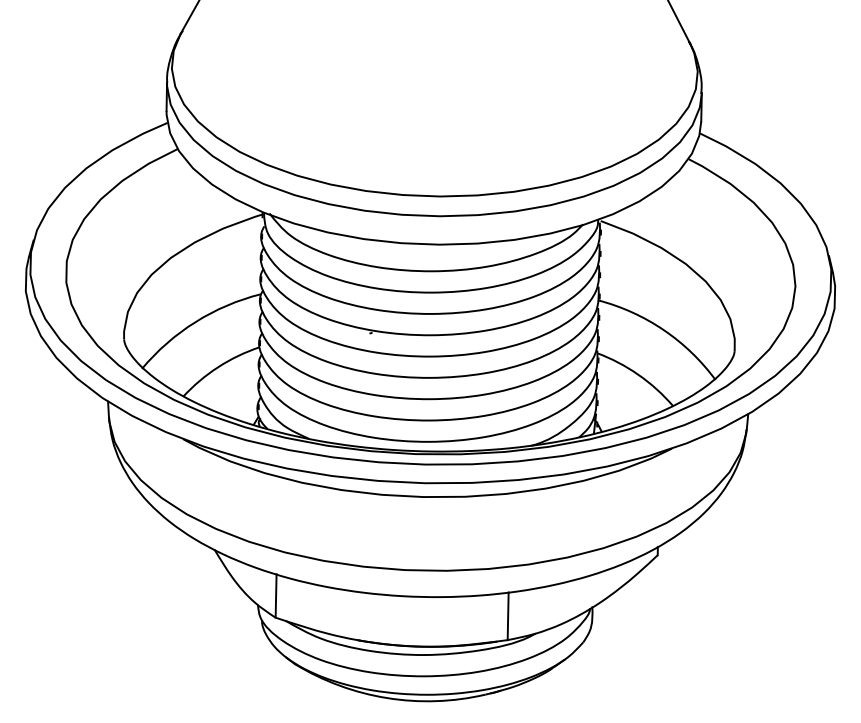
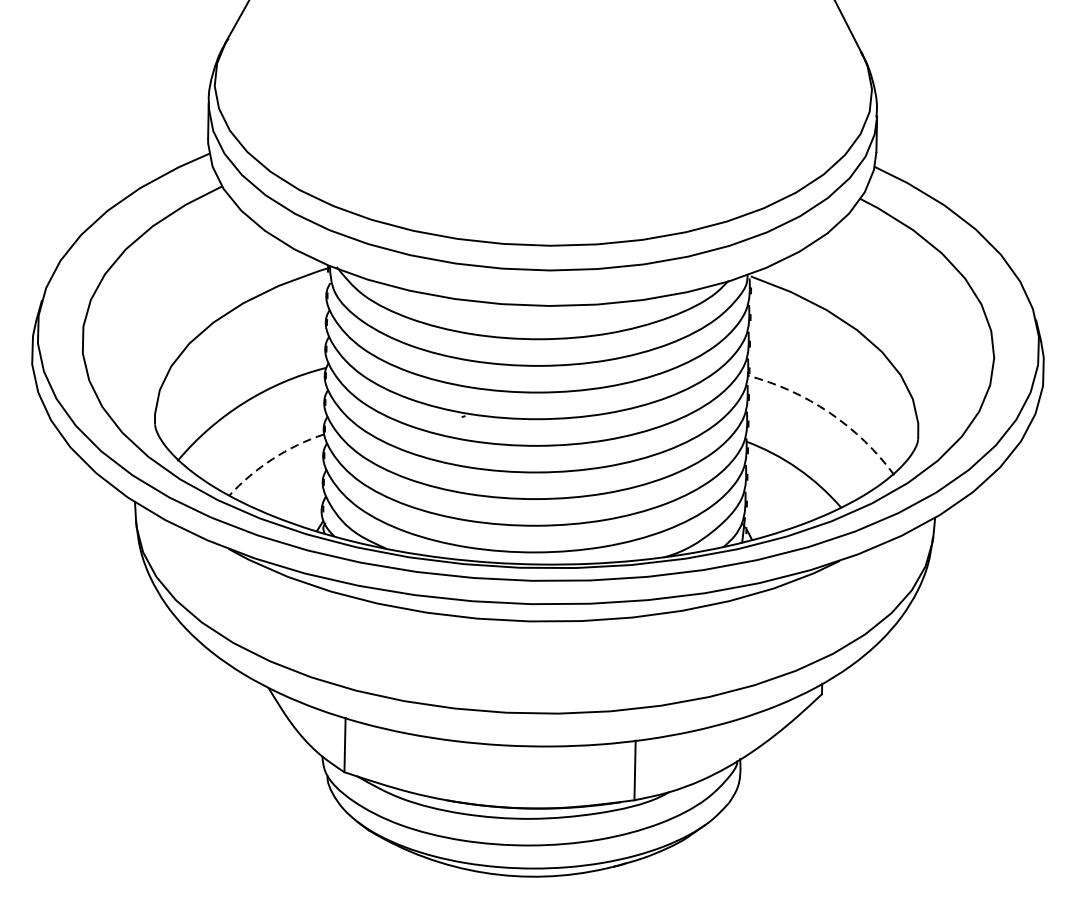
arc: (663, 330) -> (829, 413), solid -> dashed
arc: (218, 367) -> (273, 459), solid -> dashed

